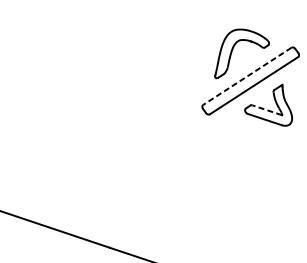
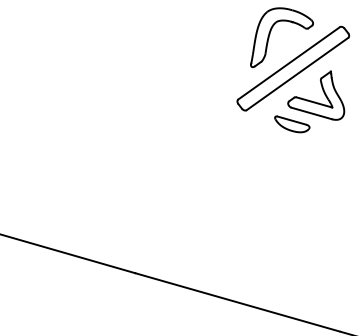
line: (246, 76) -> (288, 63), dashed -> solid
line: (266, 110) -> (313, 102), dashed -> solid
part: (247, 128) -> (292, 124), added

